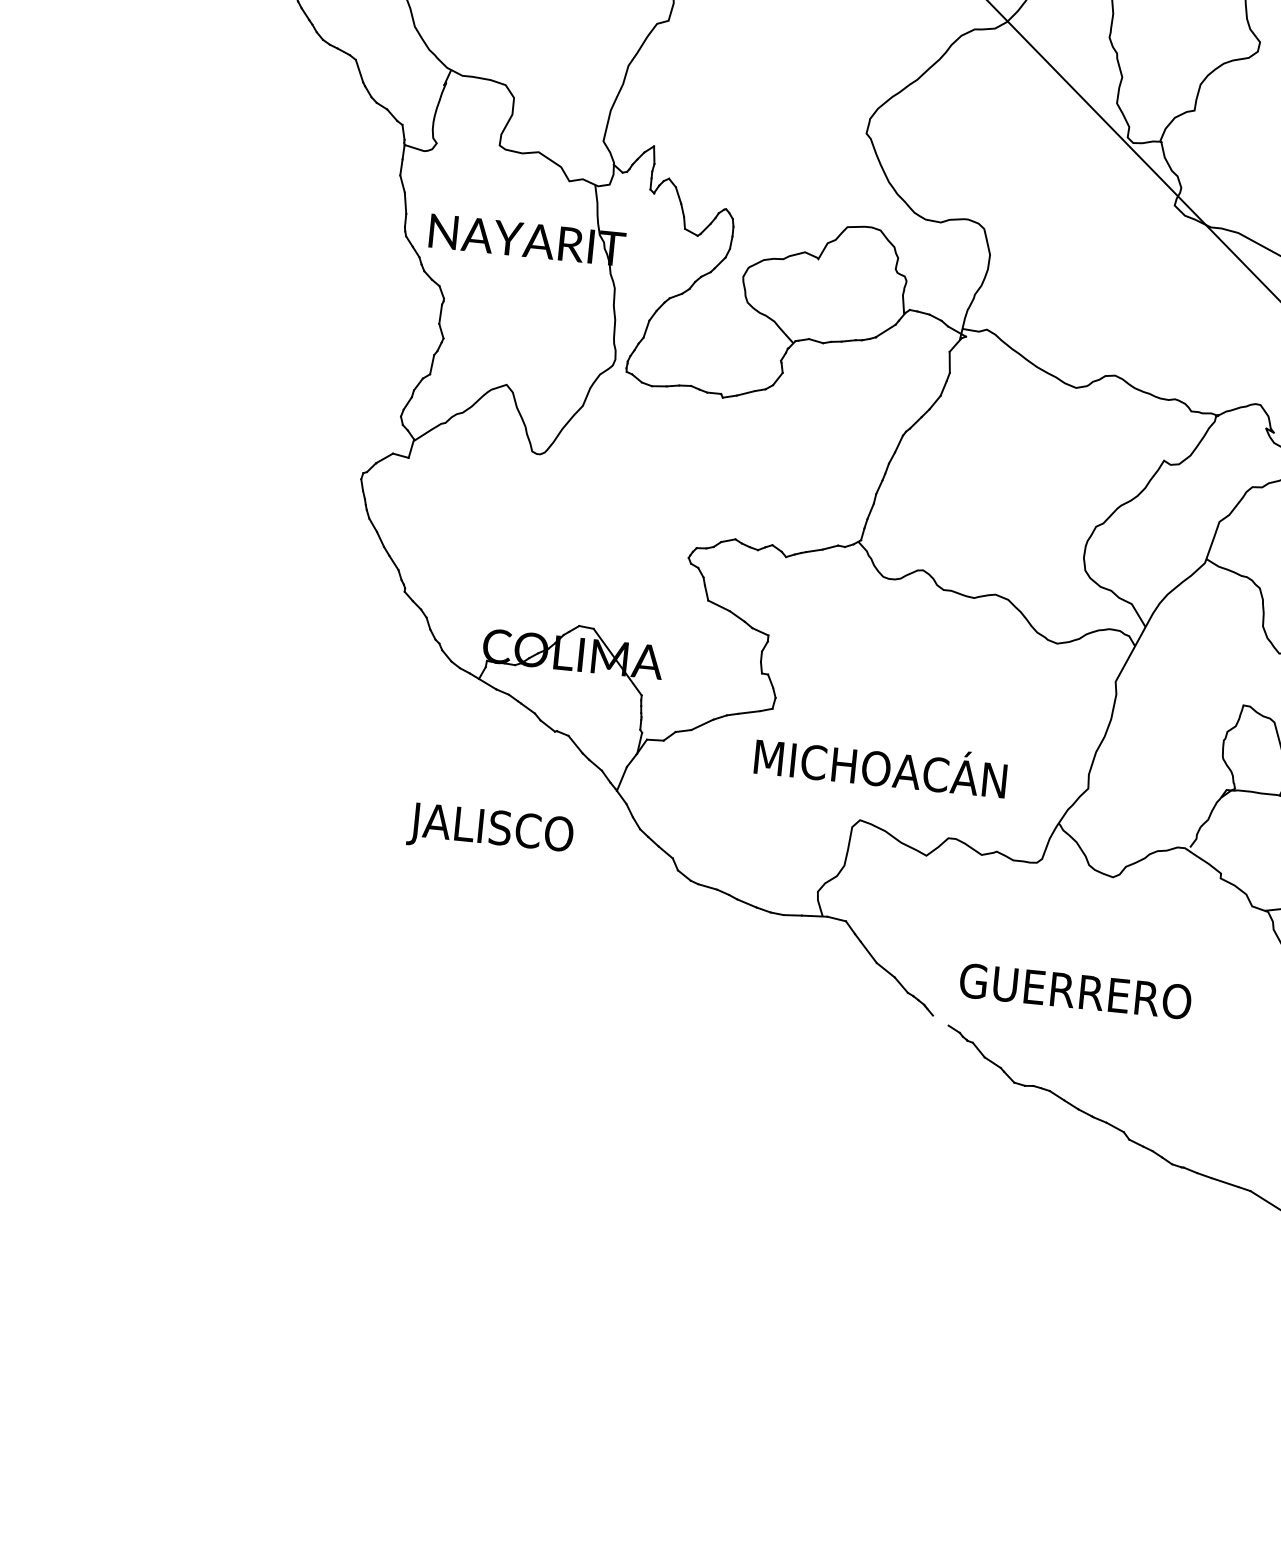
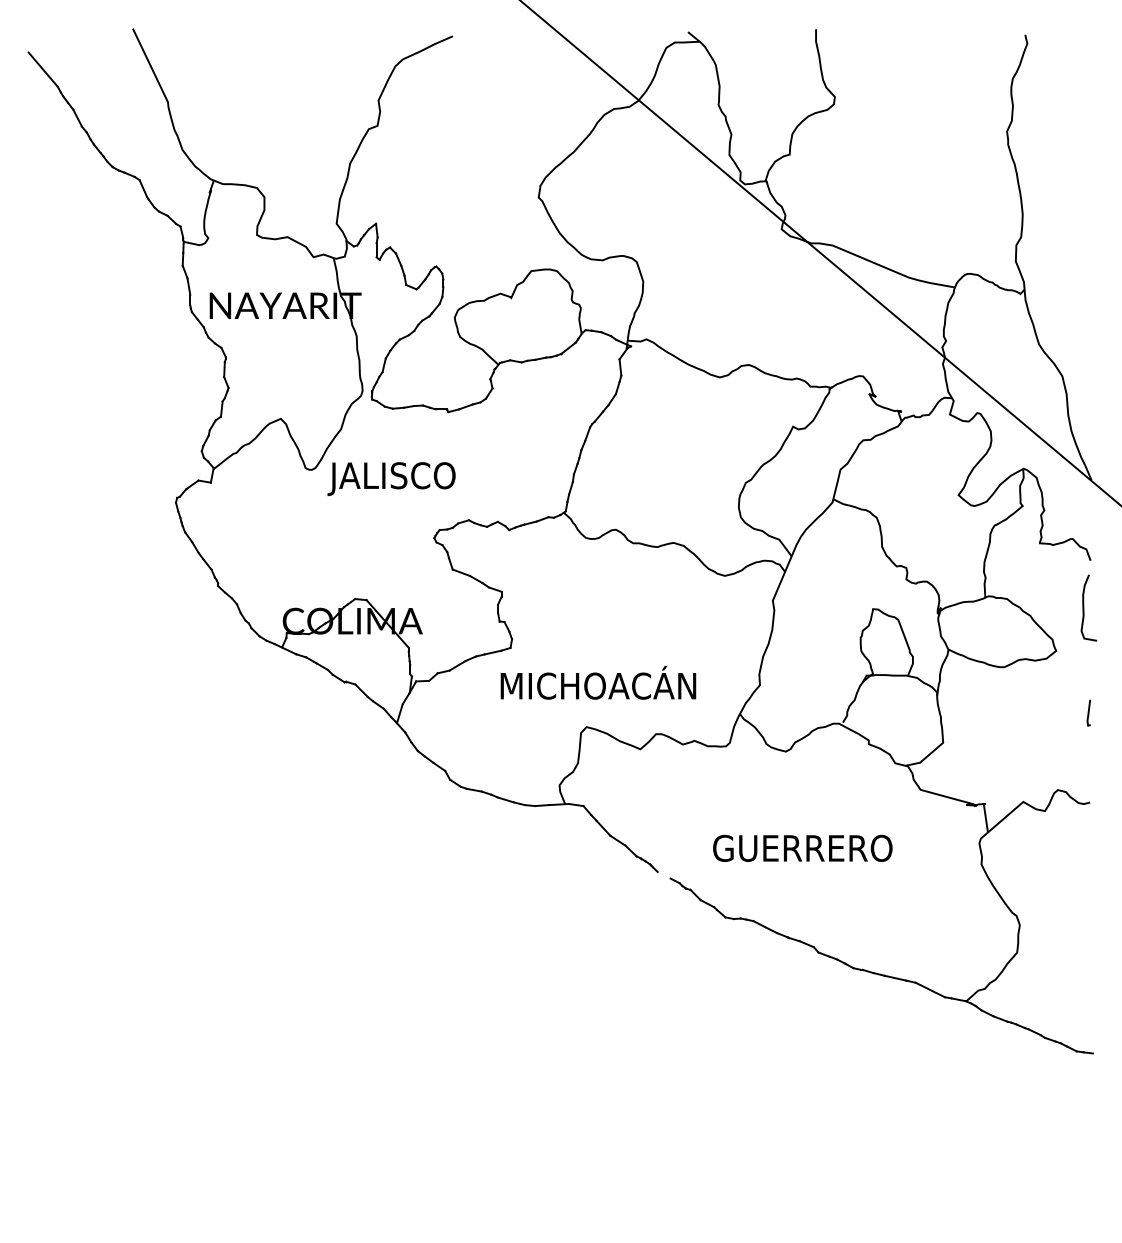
text: (490, 831) -> (391, 479), moved
text: (1075, 990) -> (802, 847), moved

